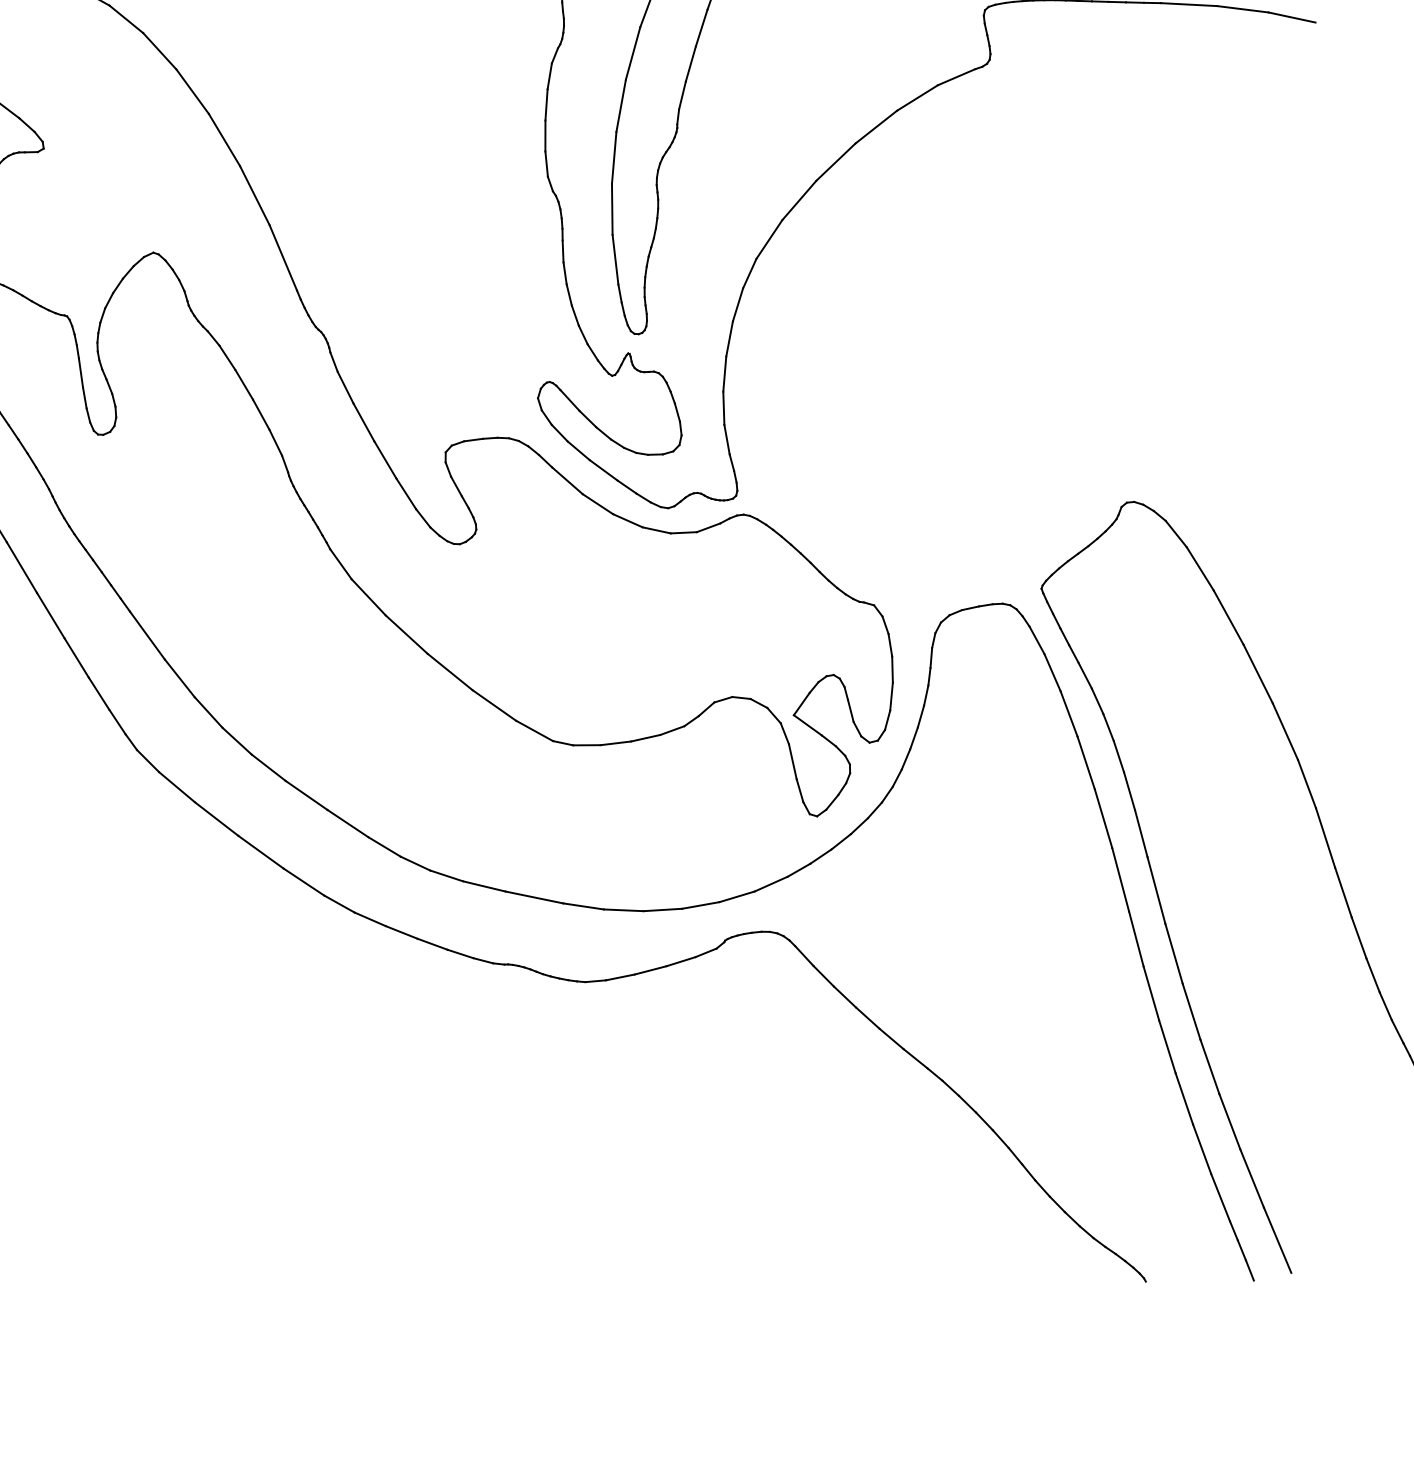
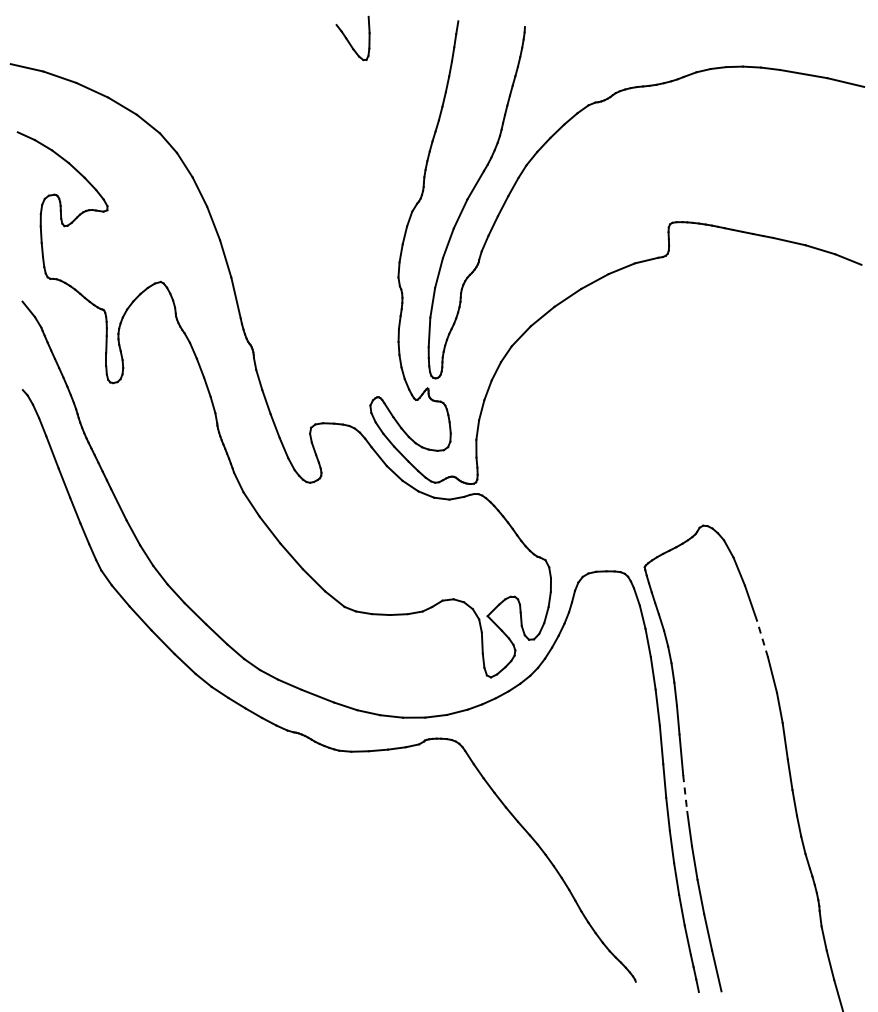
line: (1258, 673) -> (762, 638), solid -> dashed
line: (1174, 955) -> (685, 794), solid -> dashed

